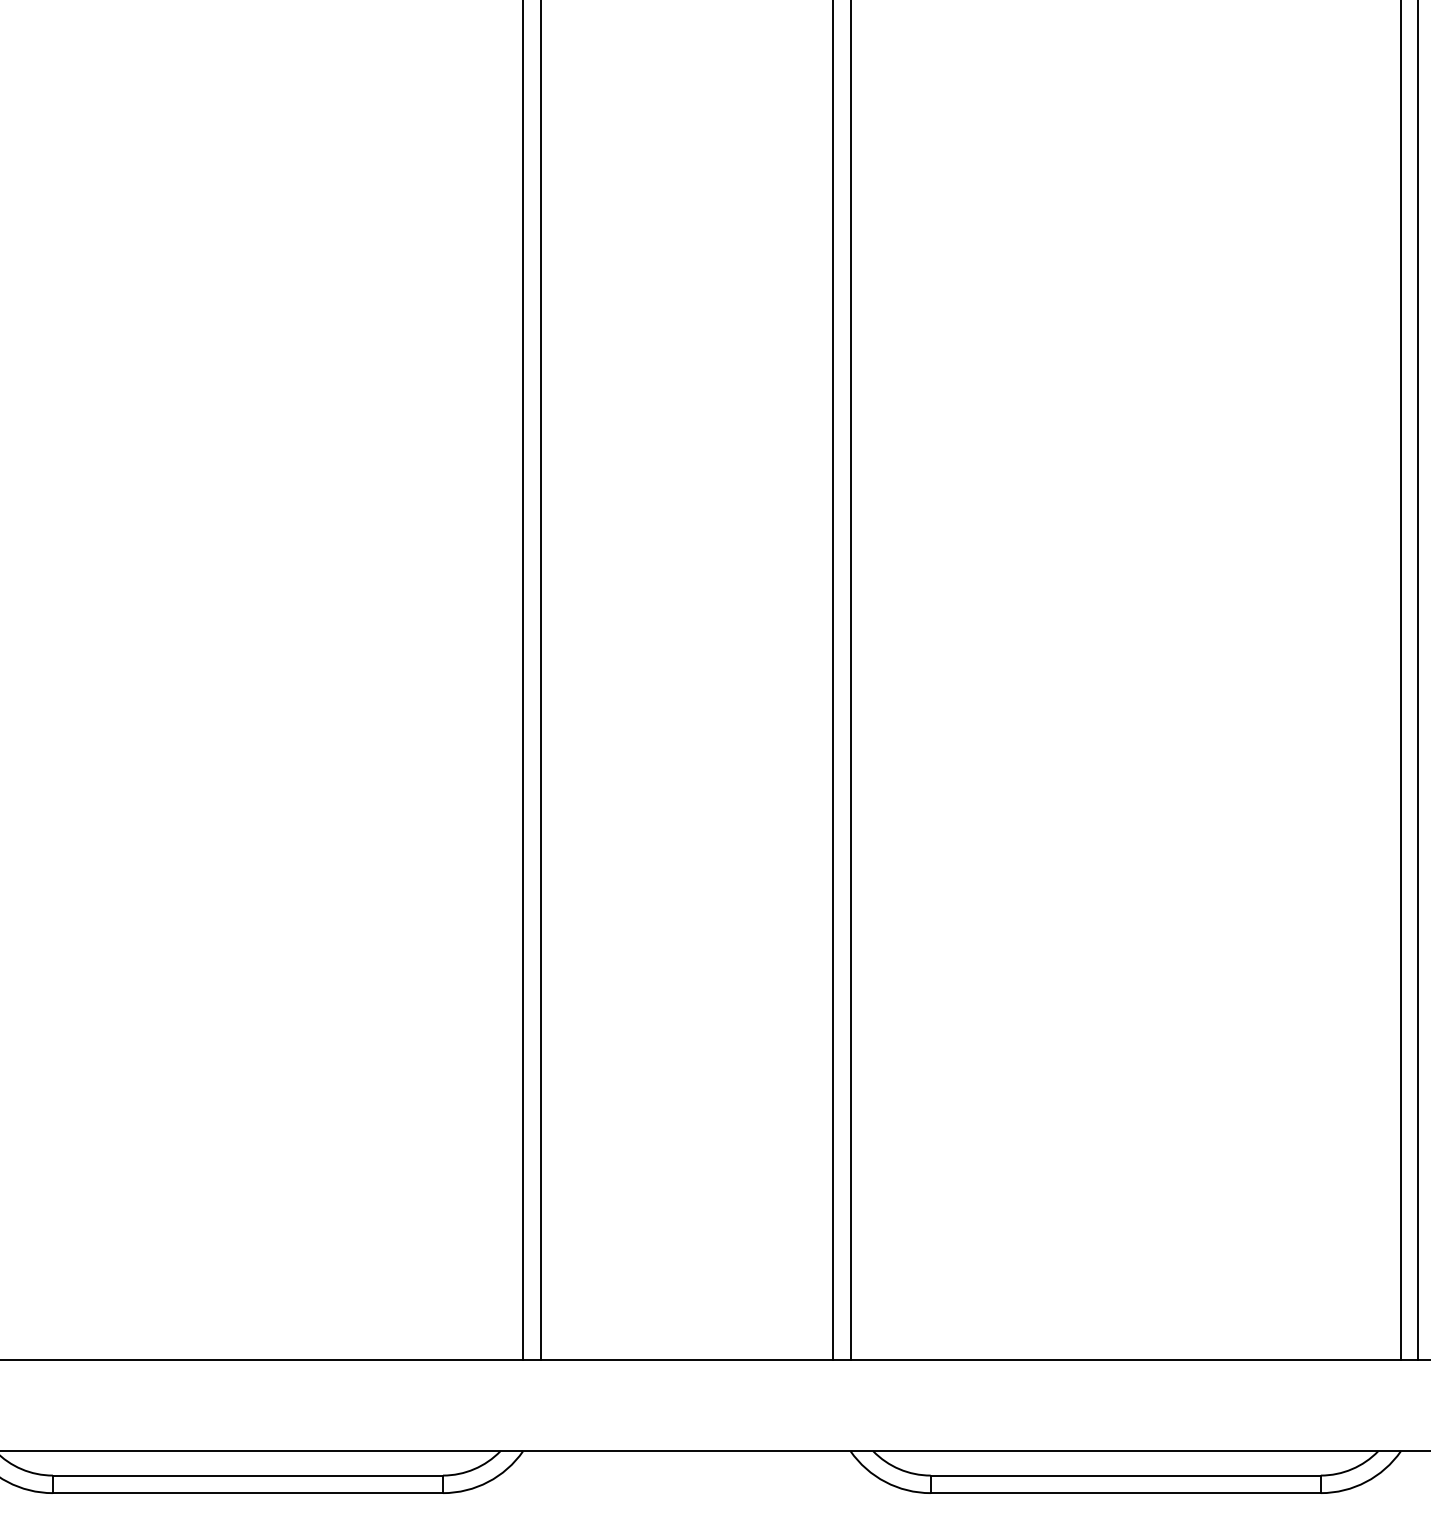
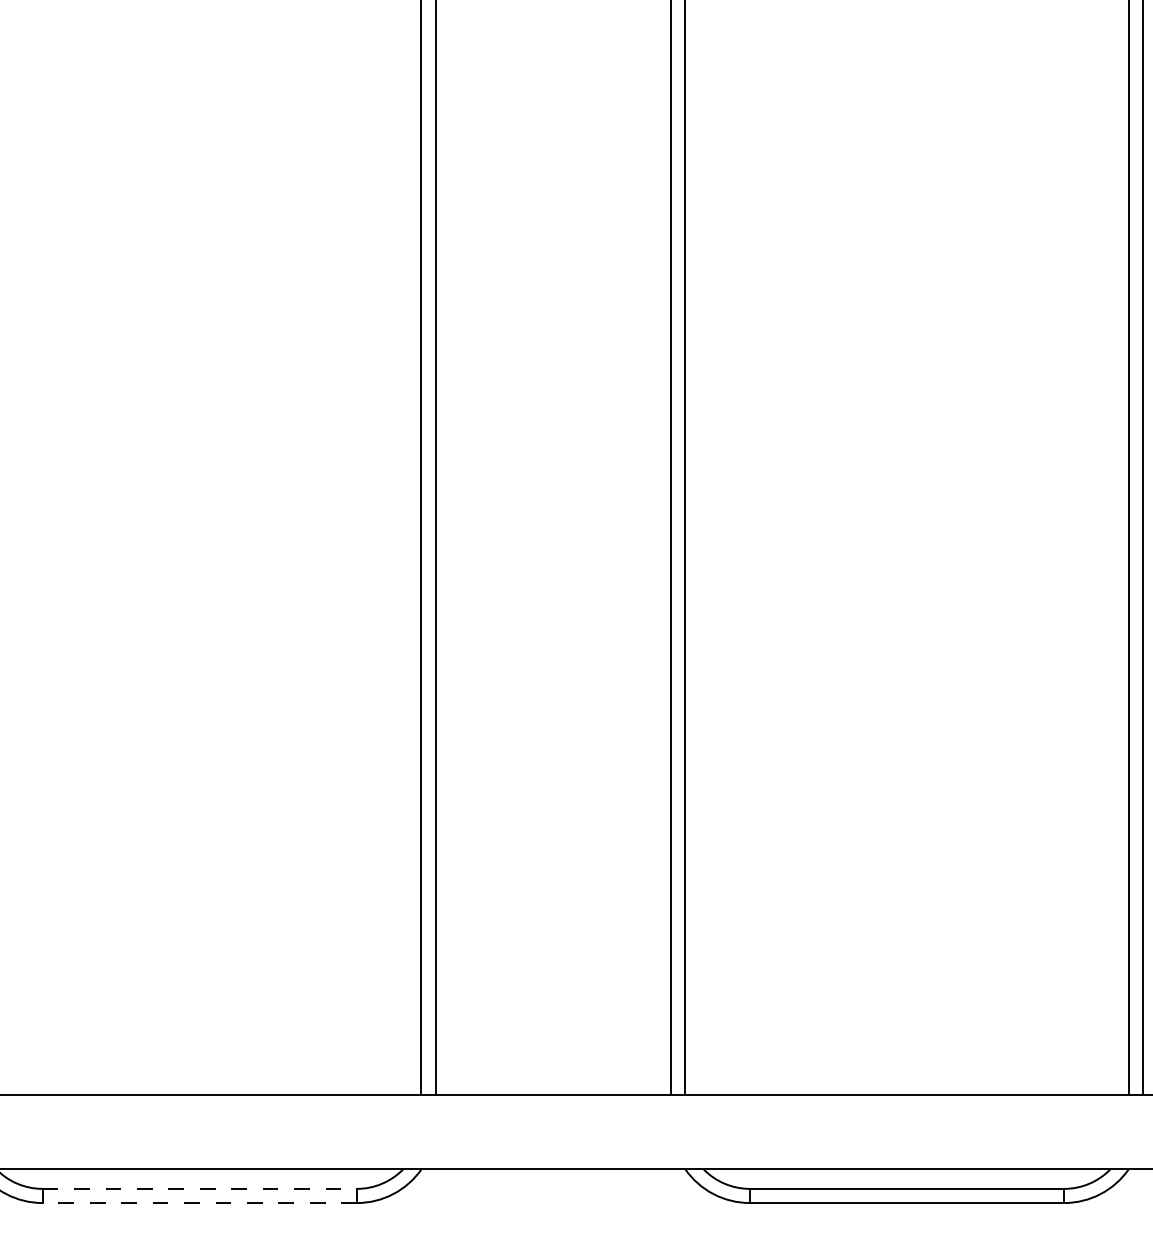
line: (248, 1475) -> (200, 1188), solid -> dashed
line: (247, 1493) -> (199, 1203), solid -> dashed

